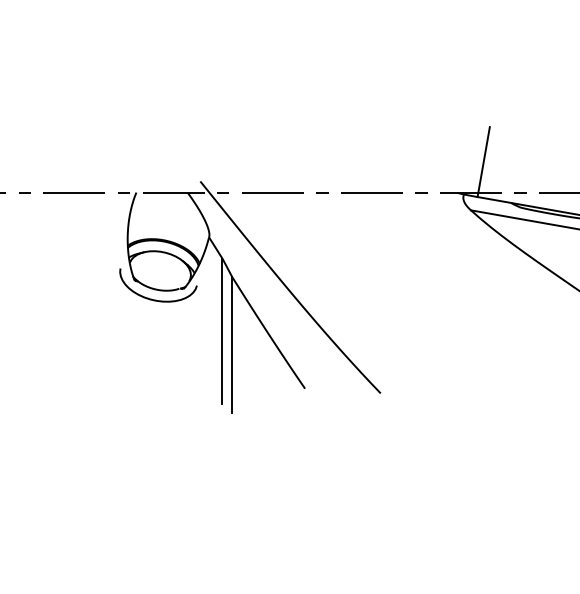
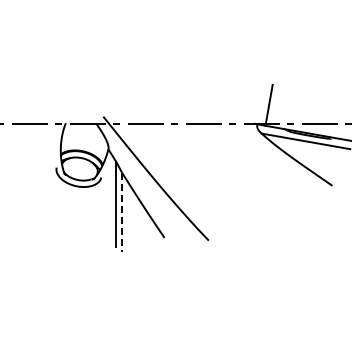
line: (231, 345) -> (121, 212), solid -> dashed

